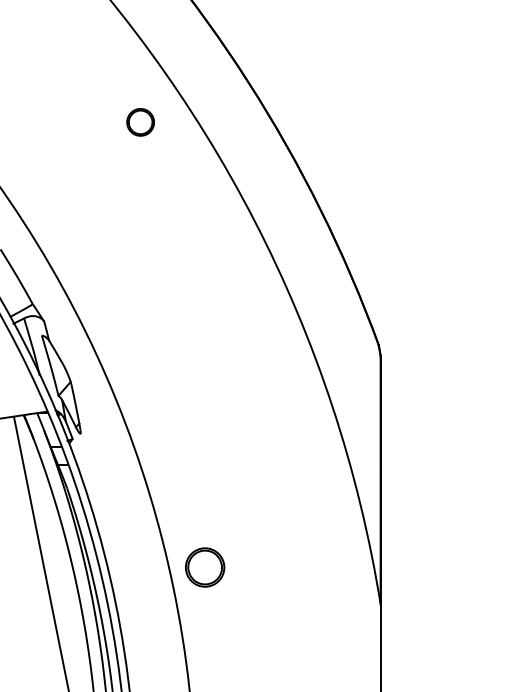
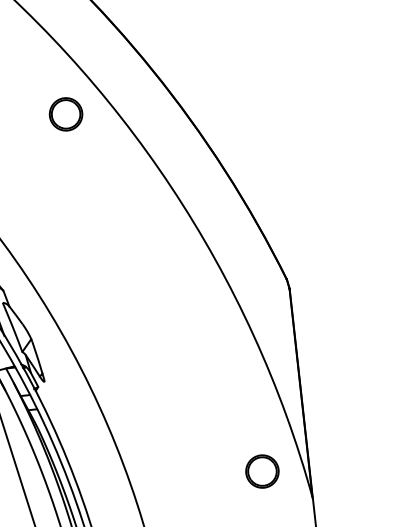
part: (140, 122) -> (65, 114), size x1.43
part: (205, 567) -> (262, 471), moved

